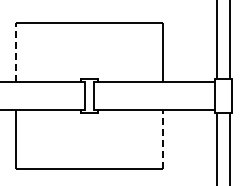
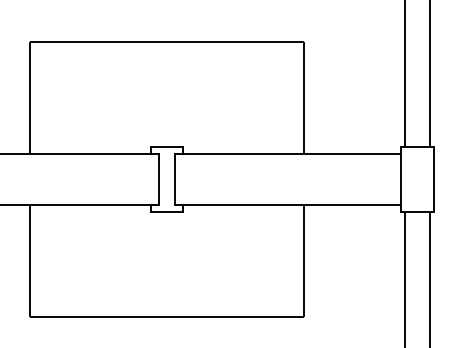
line: (16, 52) -> (30, 98), dashed -> solid
line: (162, 139) -> (303, 260), dashed -> solid

